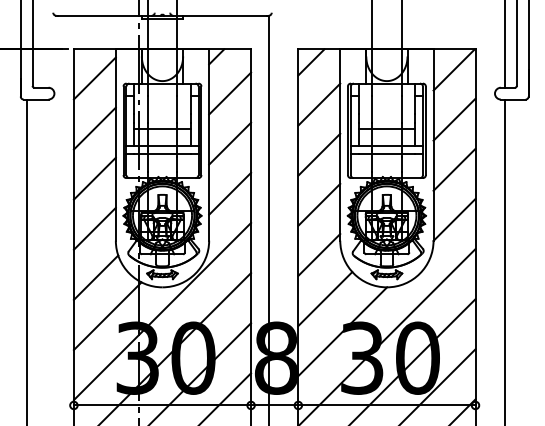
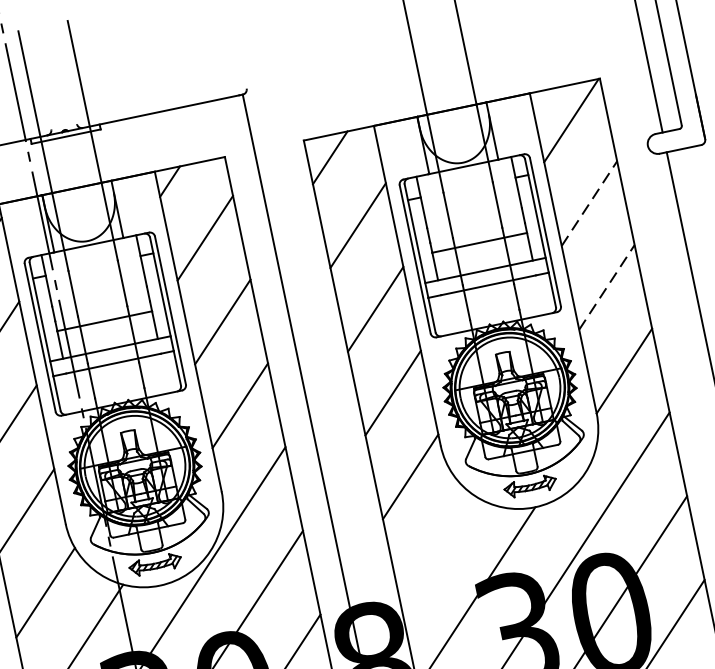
line: (454, 119) -> (589, 203), solid -> dashed
line: (454, 169) -> (606, 286), solid -> dashed
line: (325, 299) -> (436, 549), removed

